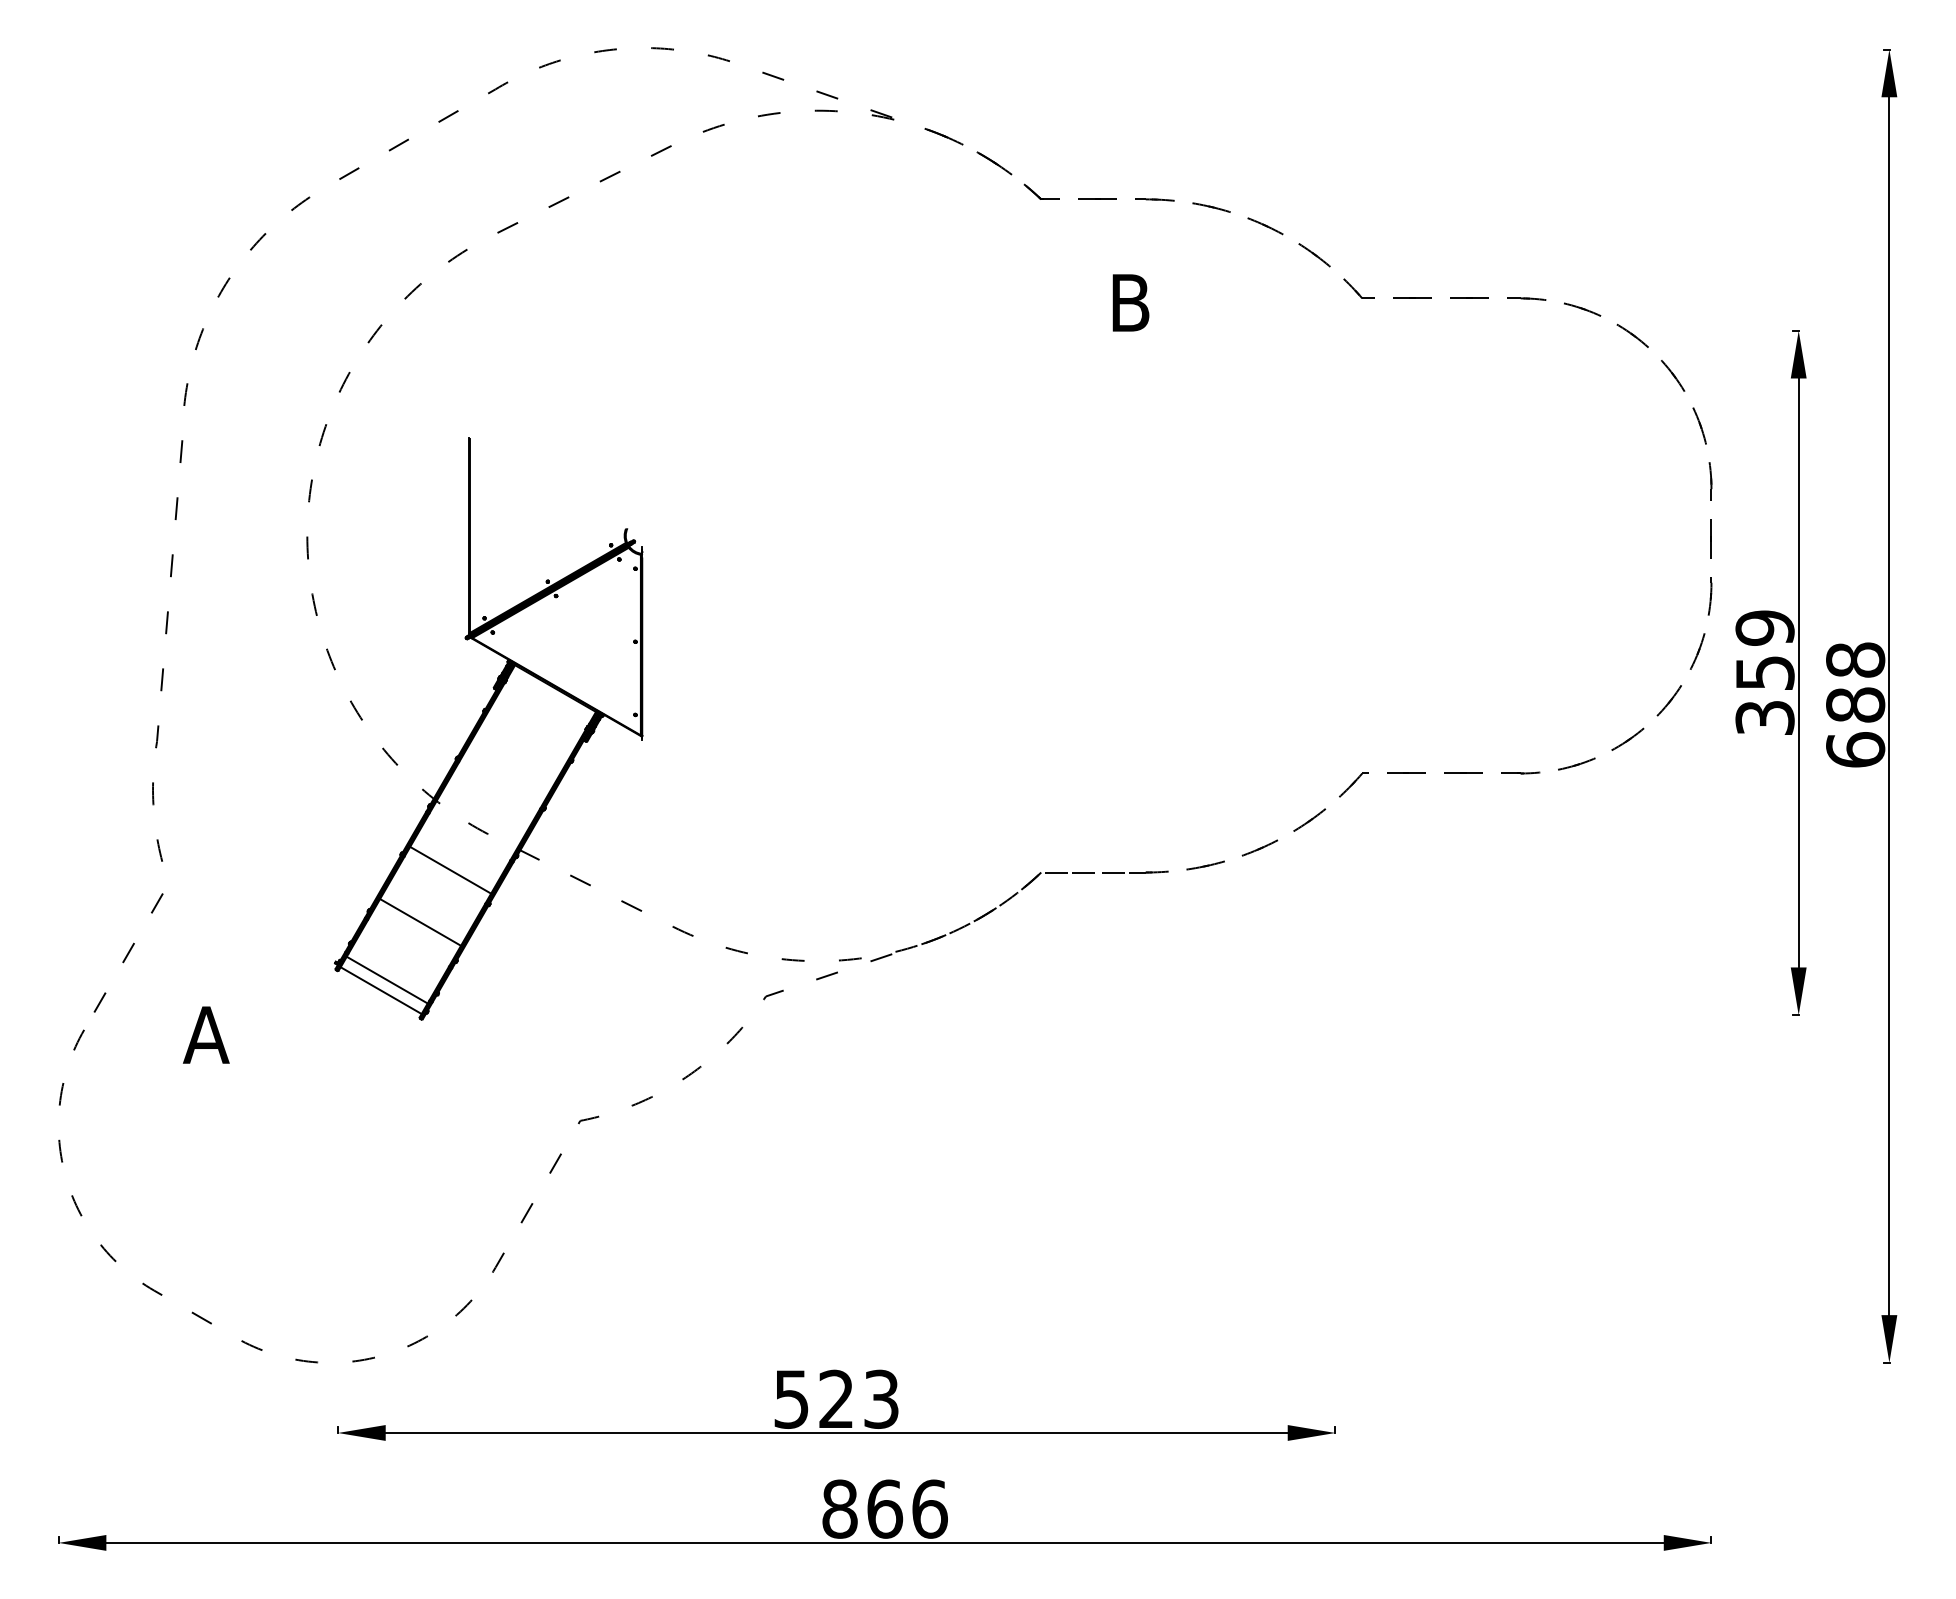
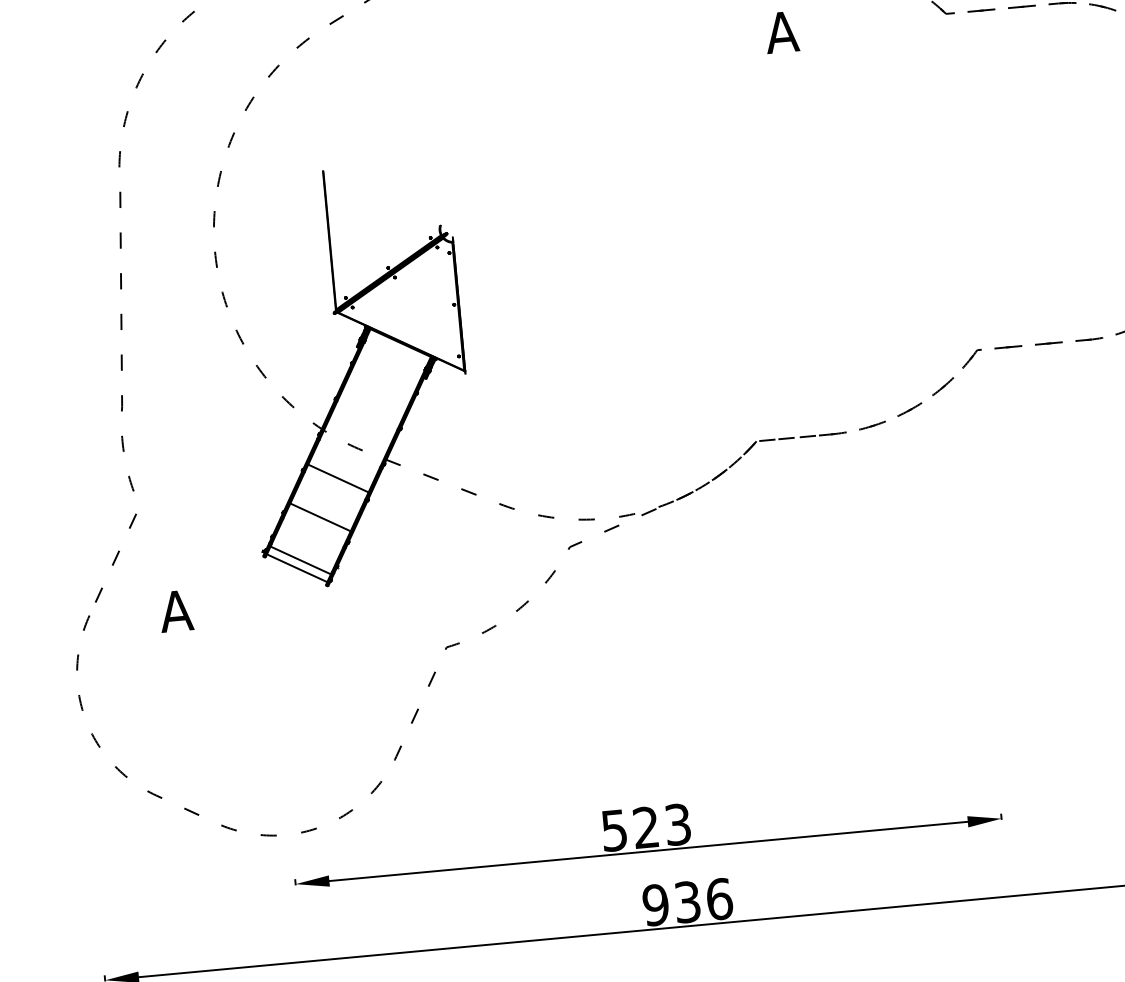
text: (1129, 302) -> (781, 32), B -> A
text: (862, 1508) -> (671, 903), 866 -> 936

